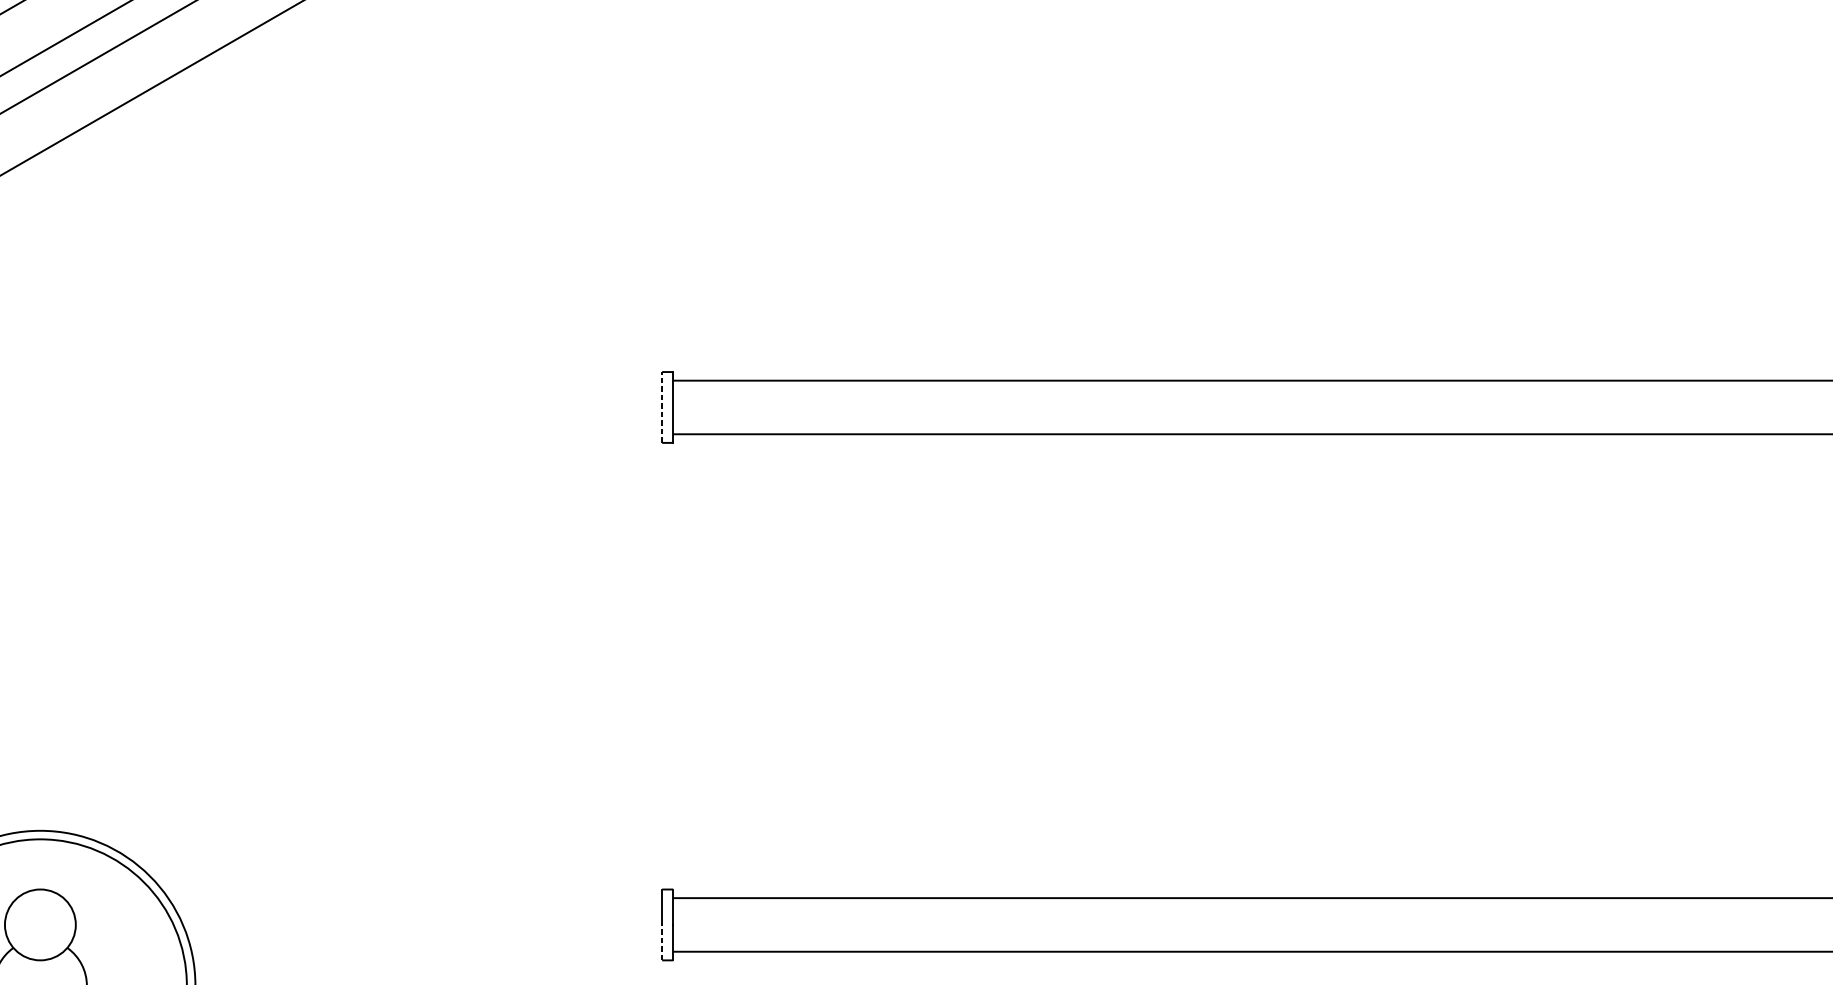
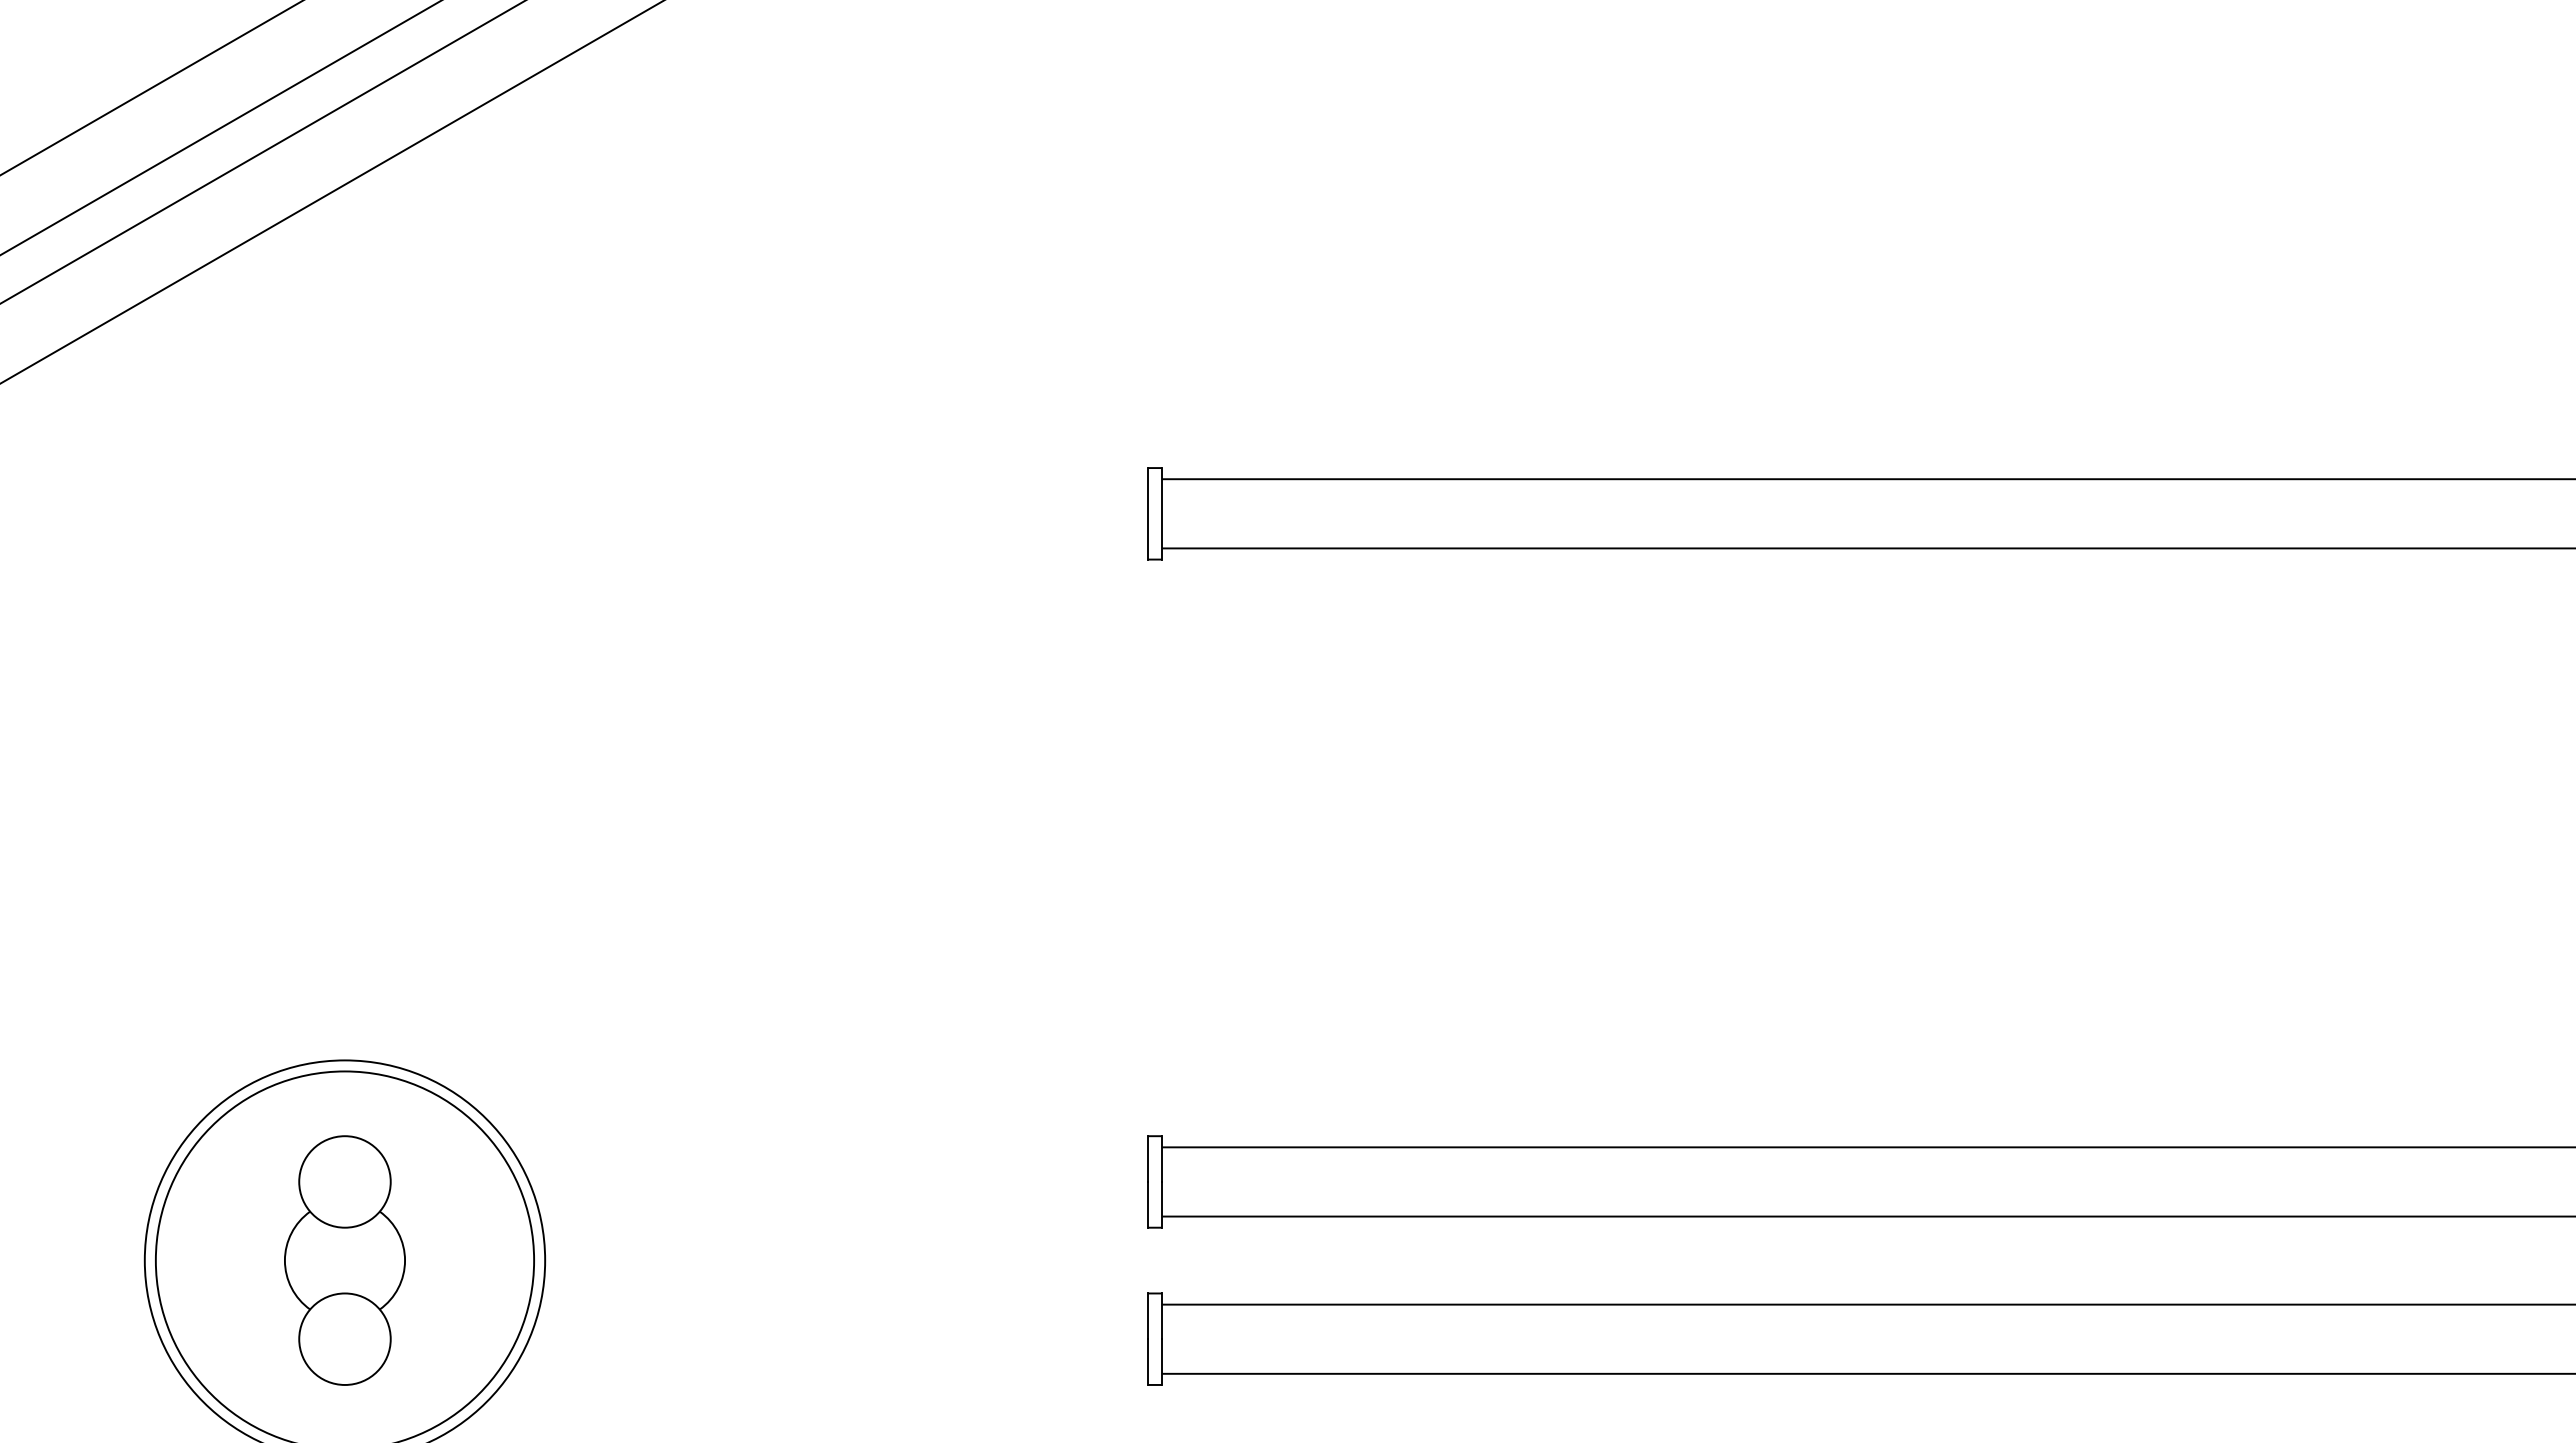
line: (661, 407) -> (1147, 513), dashed -> solid
line: (661, 942) -> (1147, 1204), dashed -> solid

